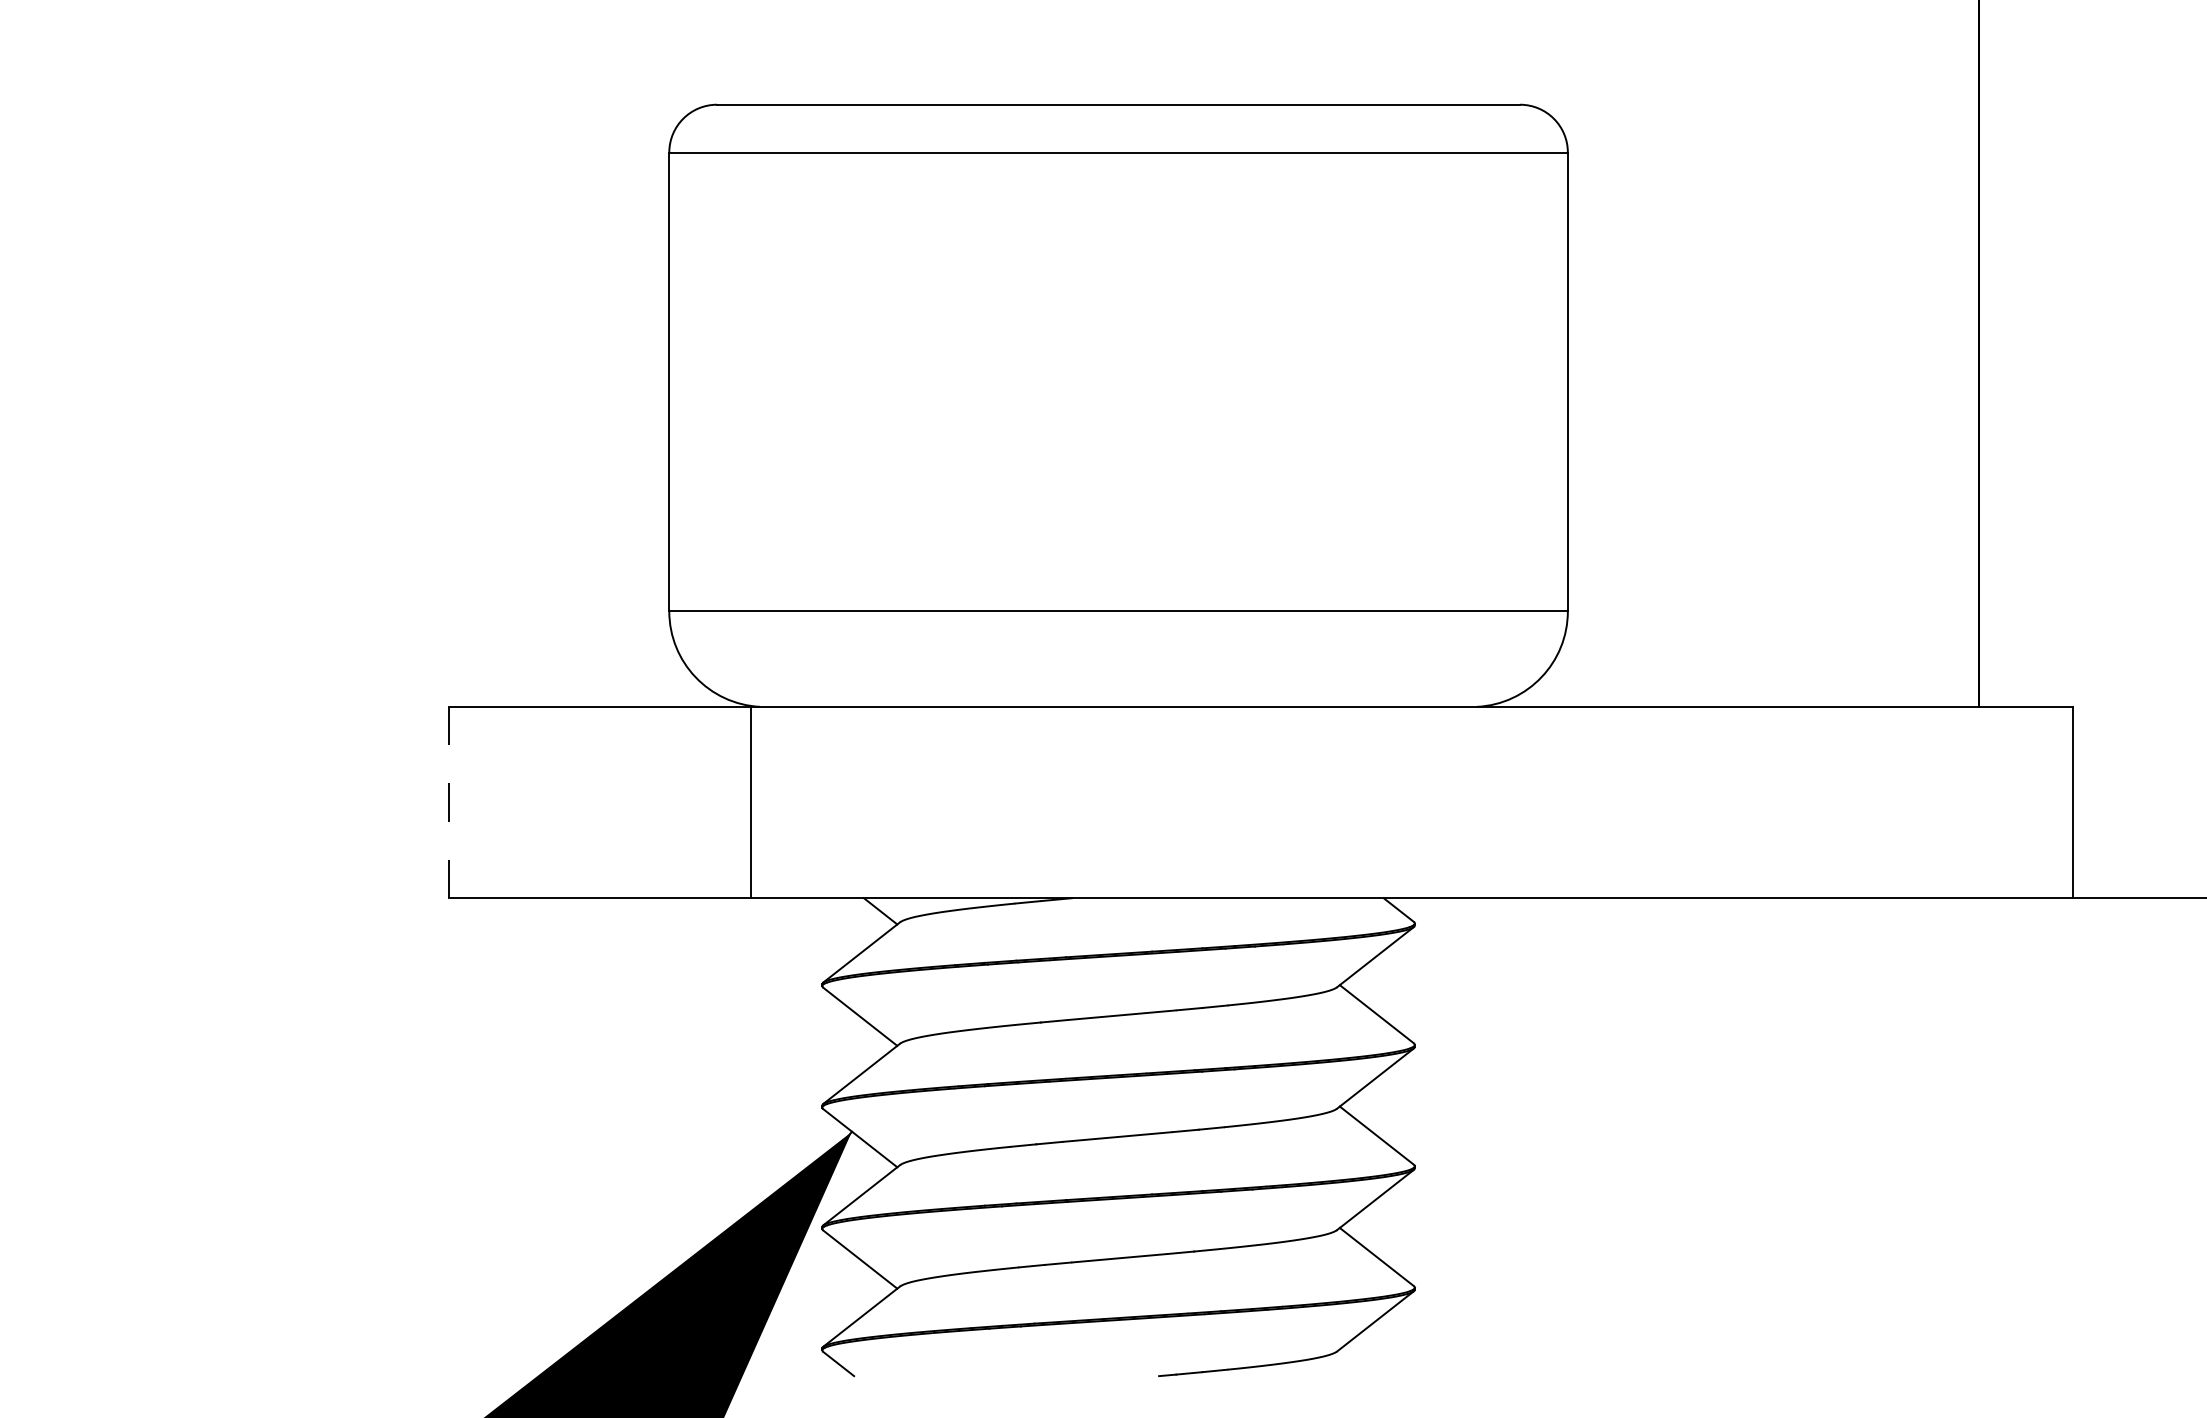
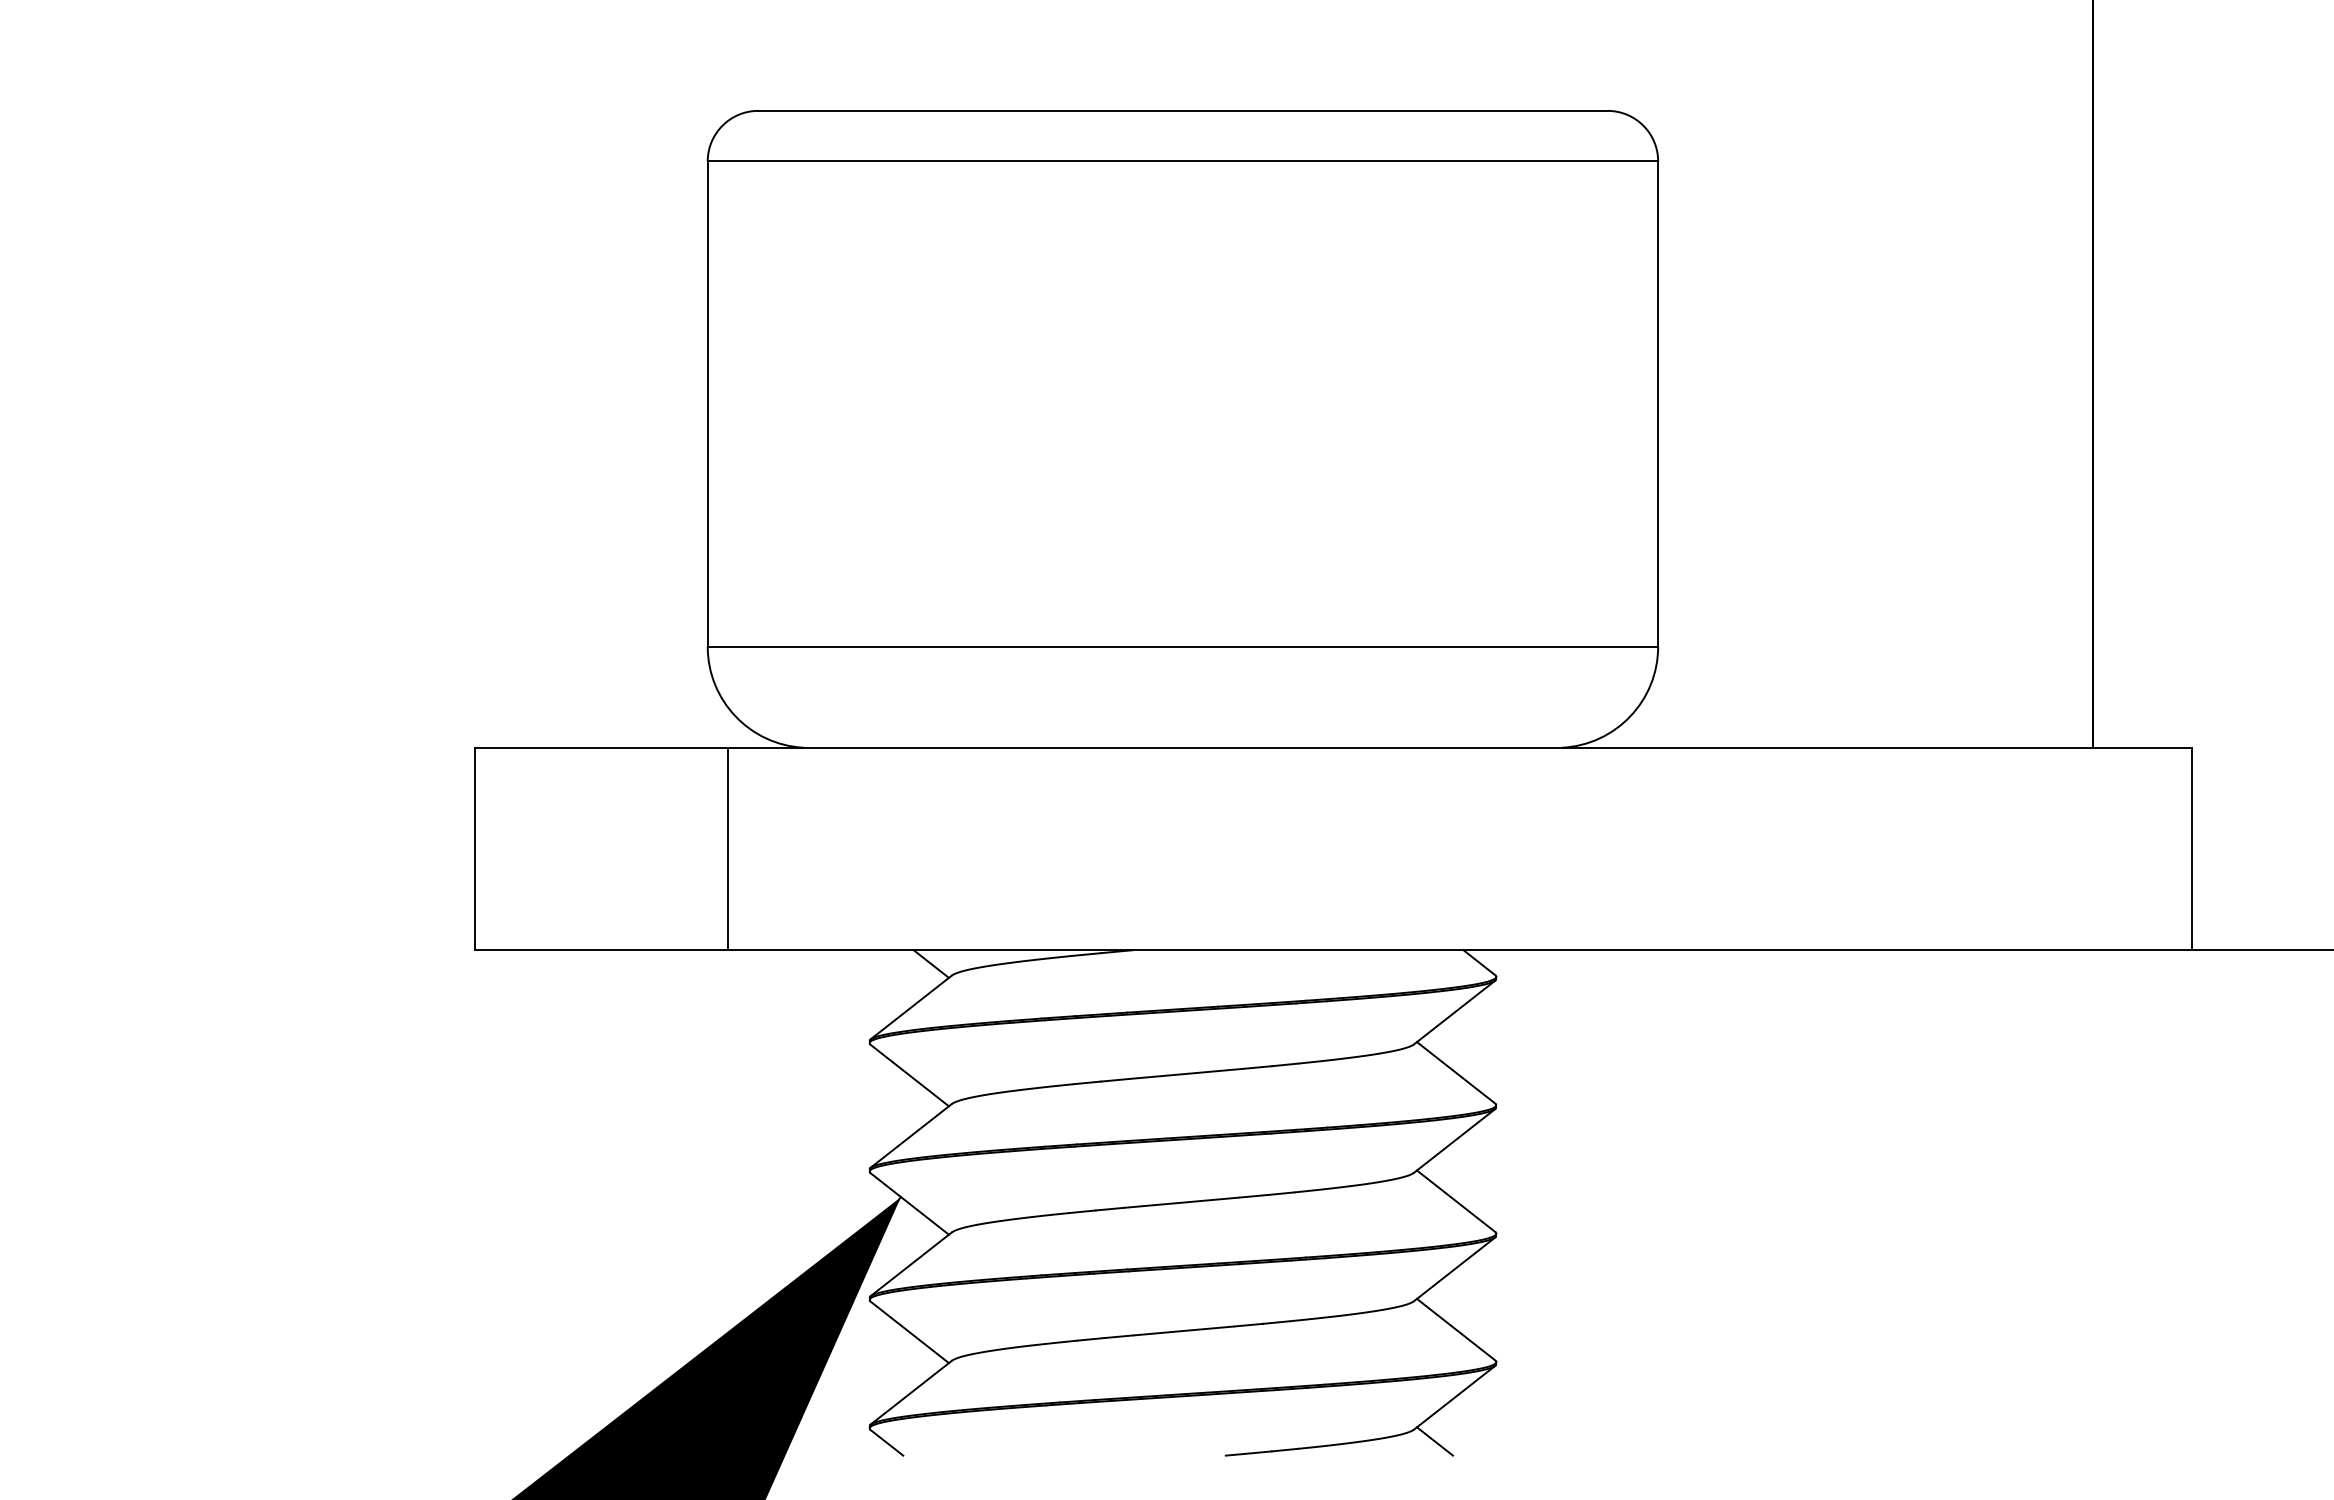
line: (449, 802) -> (475, 848), dashed -> solid
line: (751, 802) -> (728, 848), moved
line: (1356, 1362) -> (1434, 1441), added

